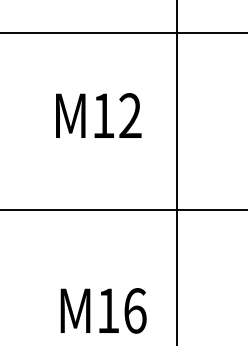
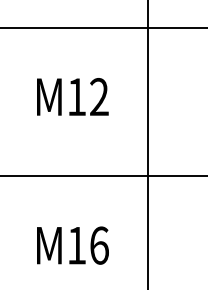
text: (98, 115) -> (72, 96), moved
text: (103, 310) -> (72, 245), moved

